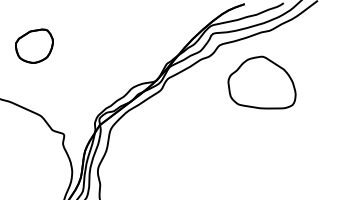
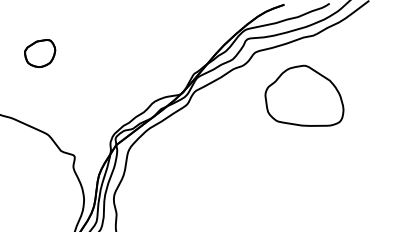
part: (33, 46) -> (39, 53), size x0.7

